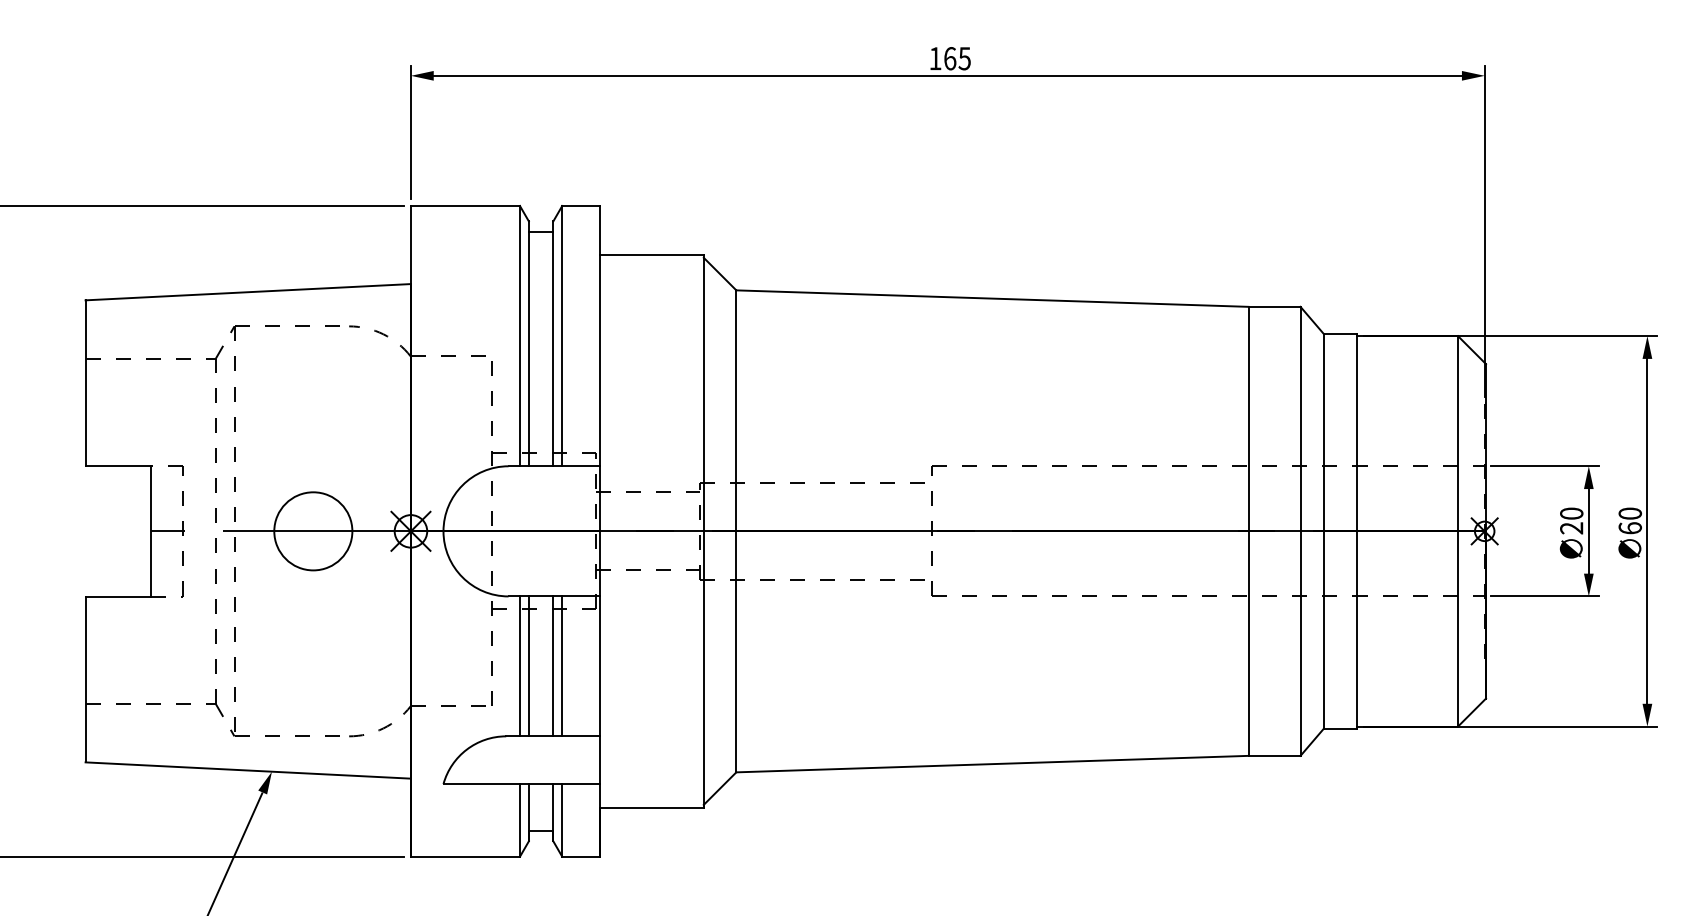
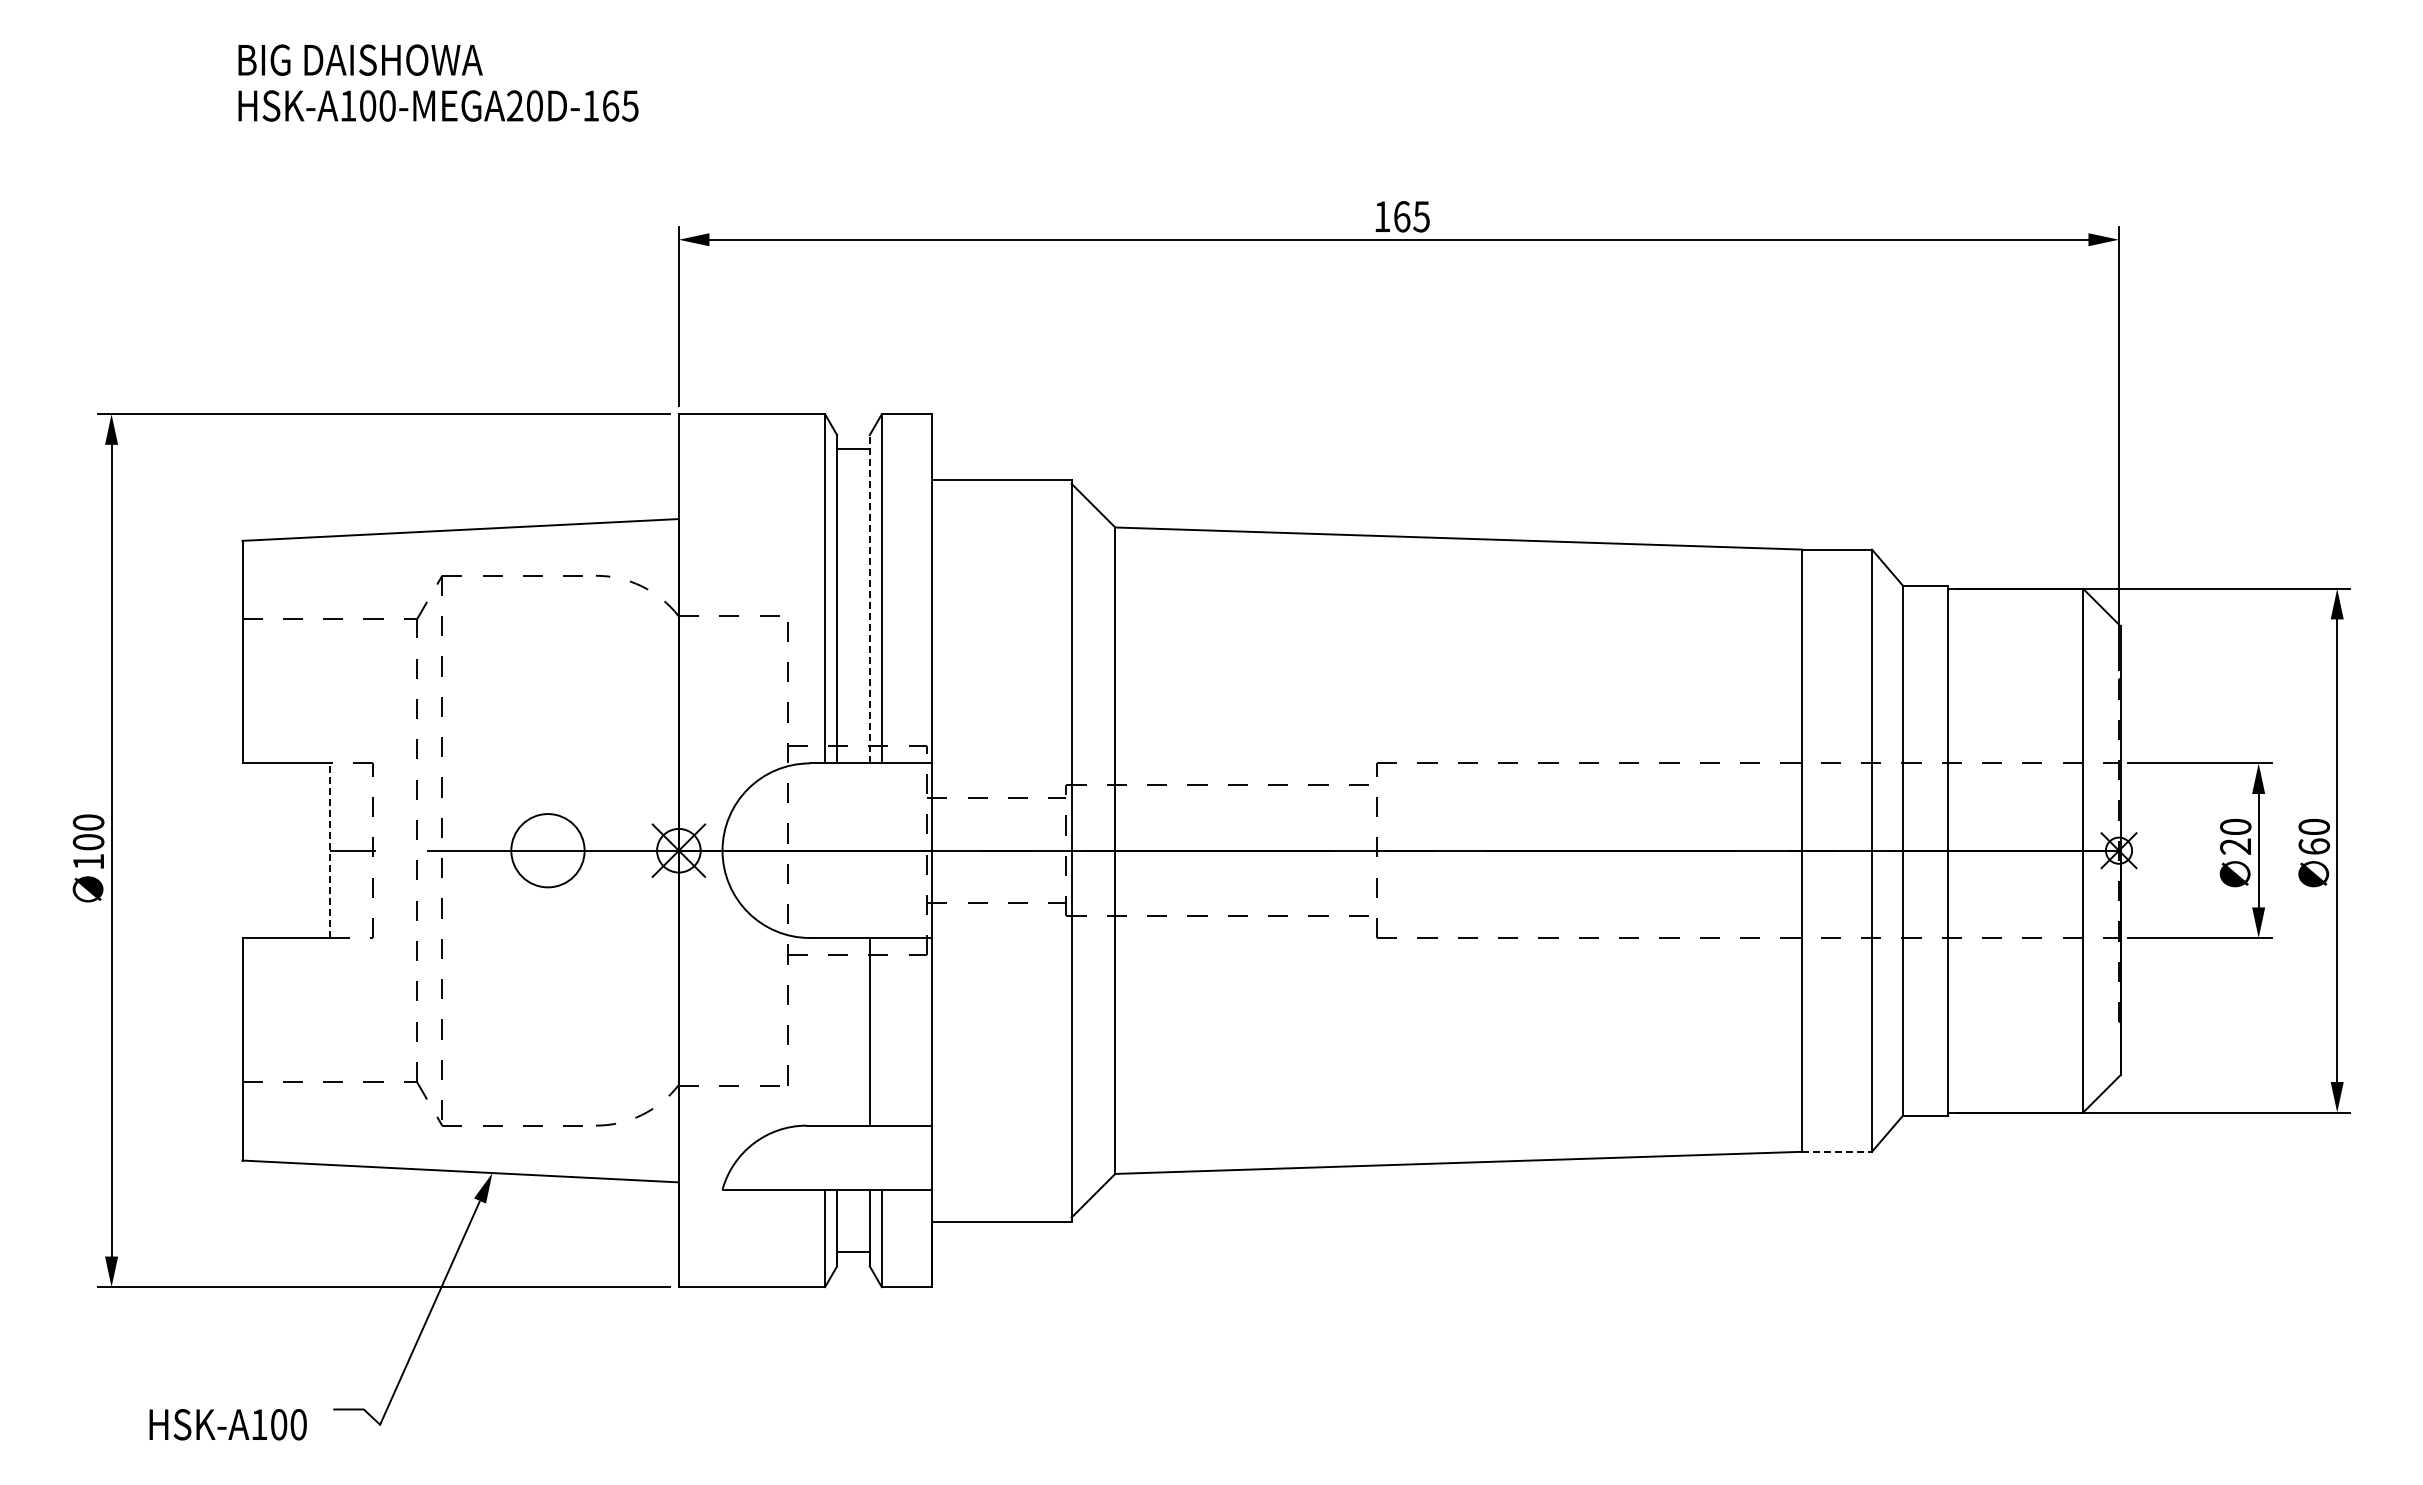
line: (553, 343) -> (869, 598), solid -> dashed
line: (150, 531) -> (329, 850), solid -> dashed
circle: (312, 531) -> (547, 850), size x0.7
line: (520, 666) -> (825, 1031), removed
line: (529, 666) -> (837, 1031), removed
line: (562, 666) -> (881, 1031), removed
line: (1274, 755) -> (1837, 1151), solid -> dashed

